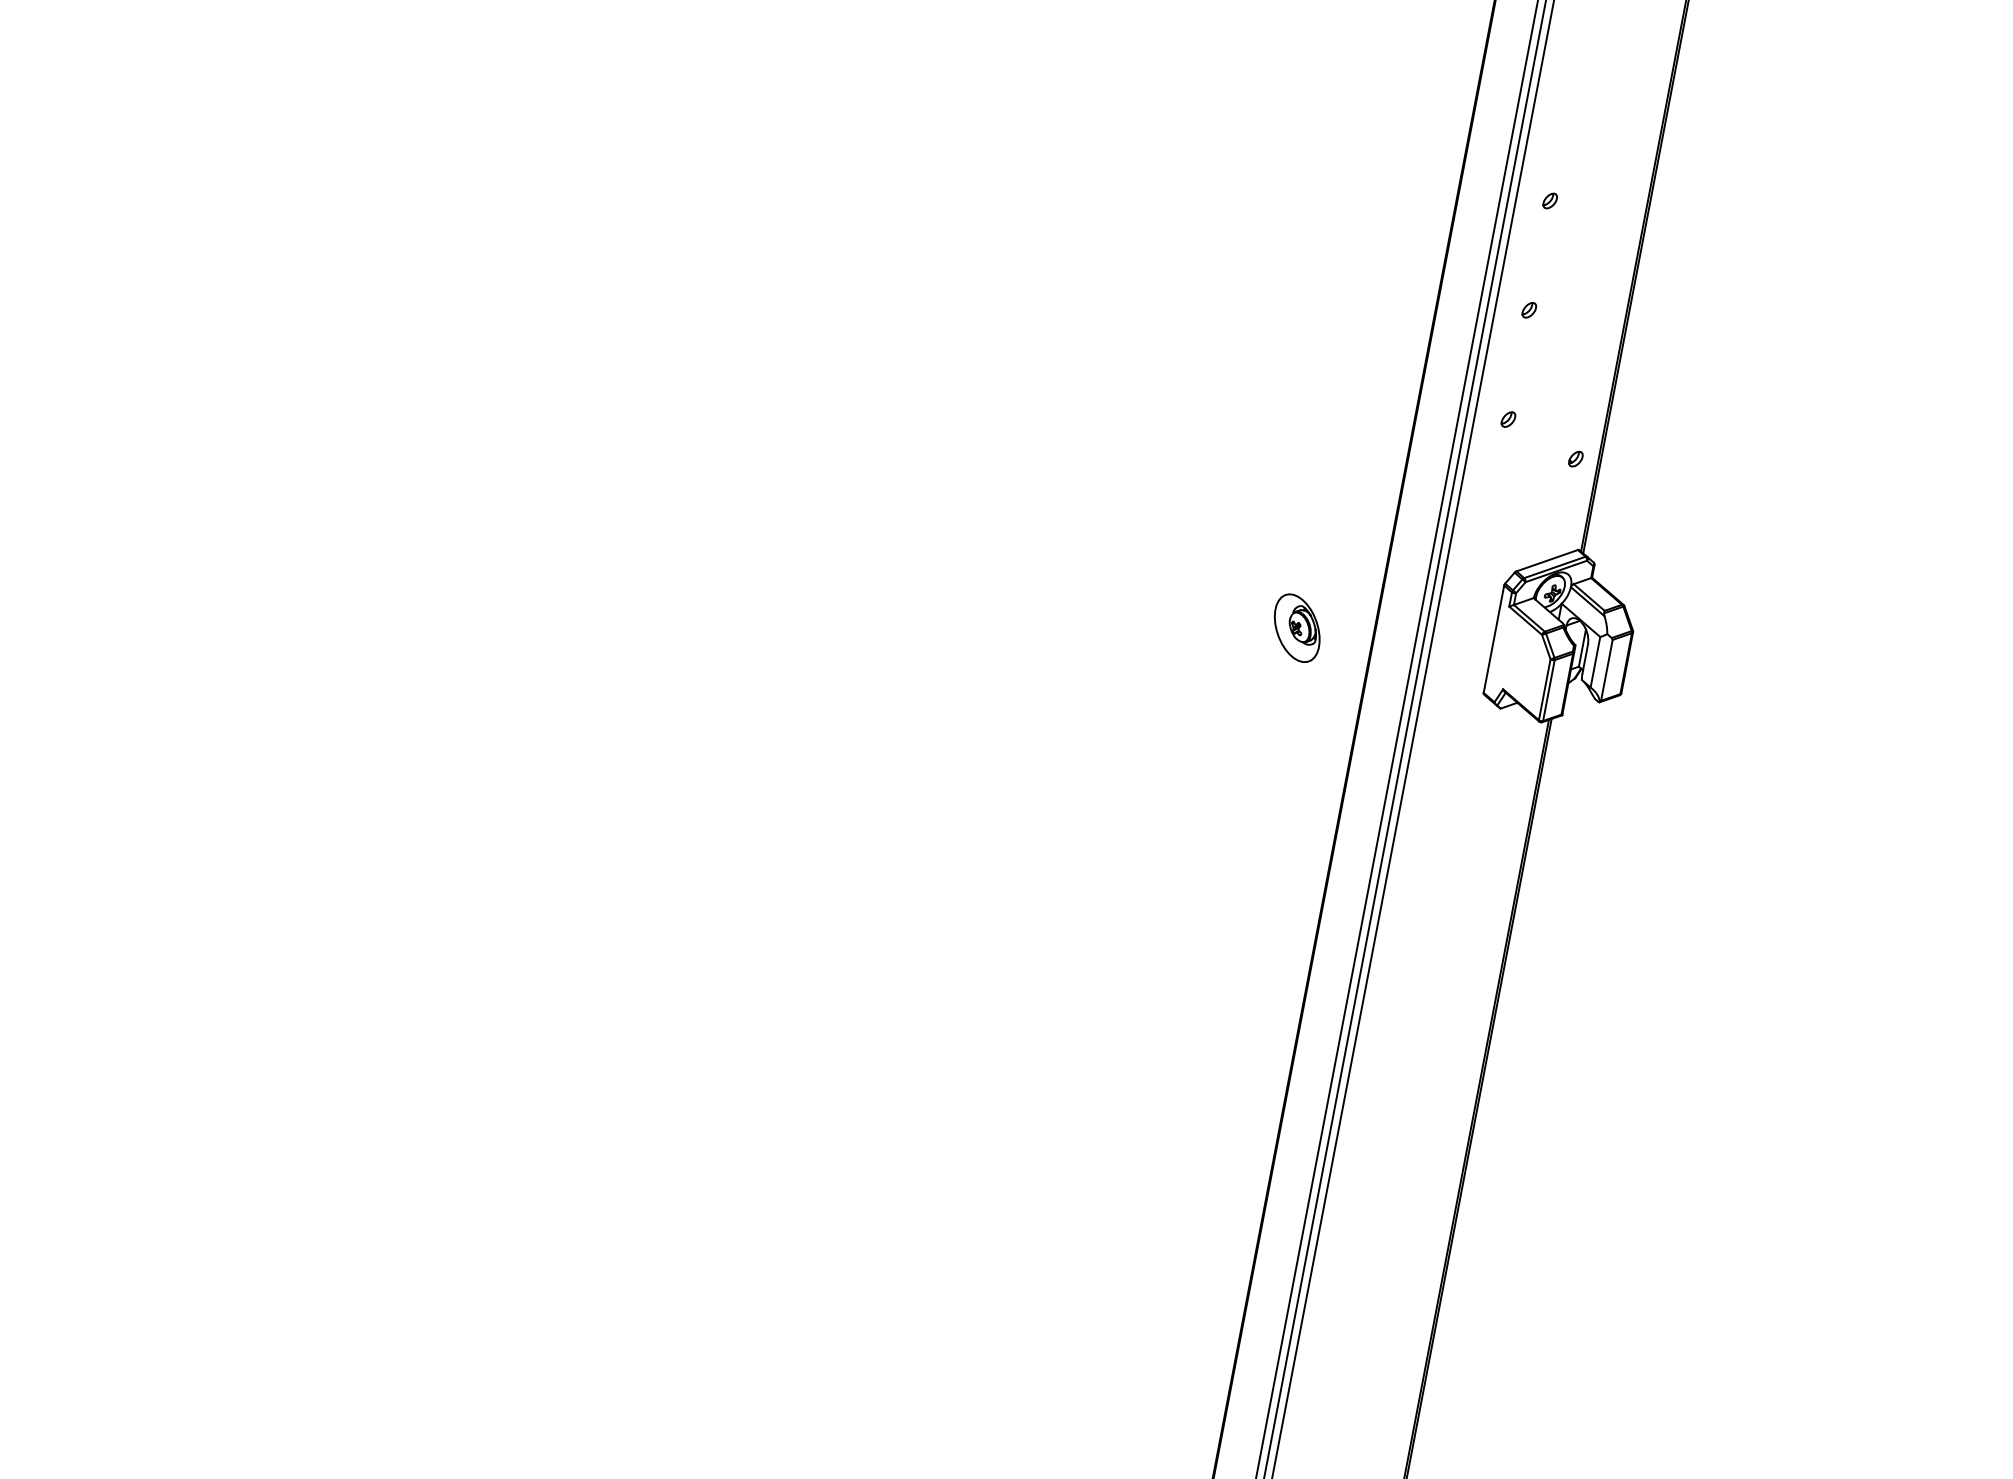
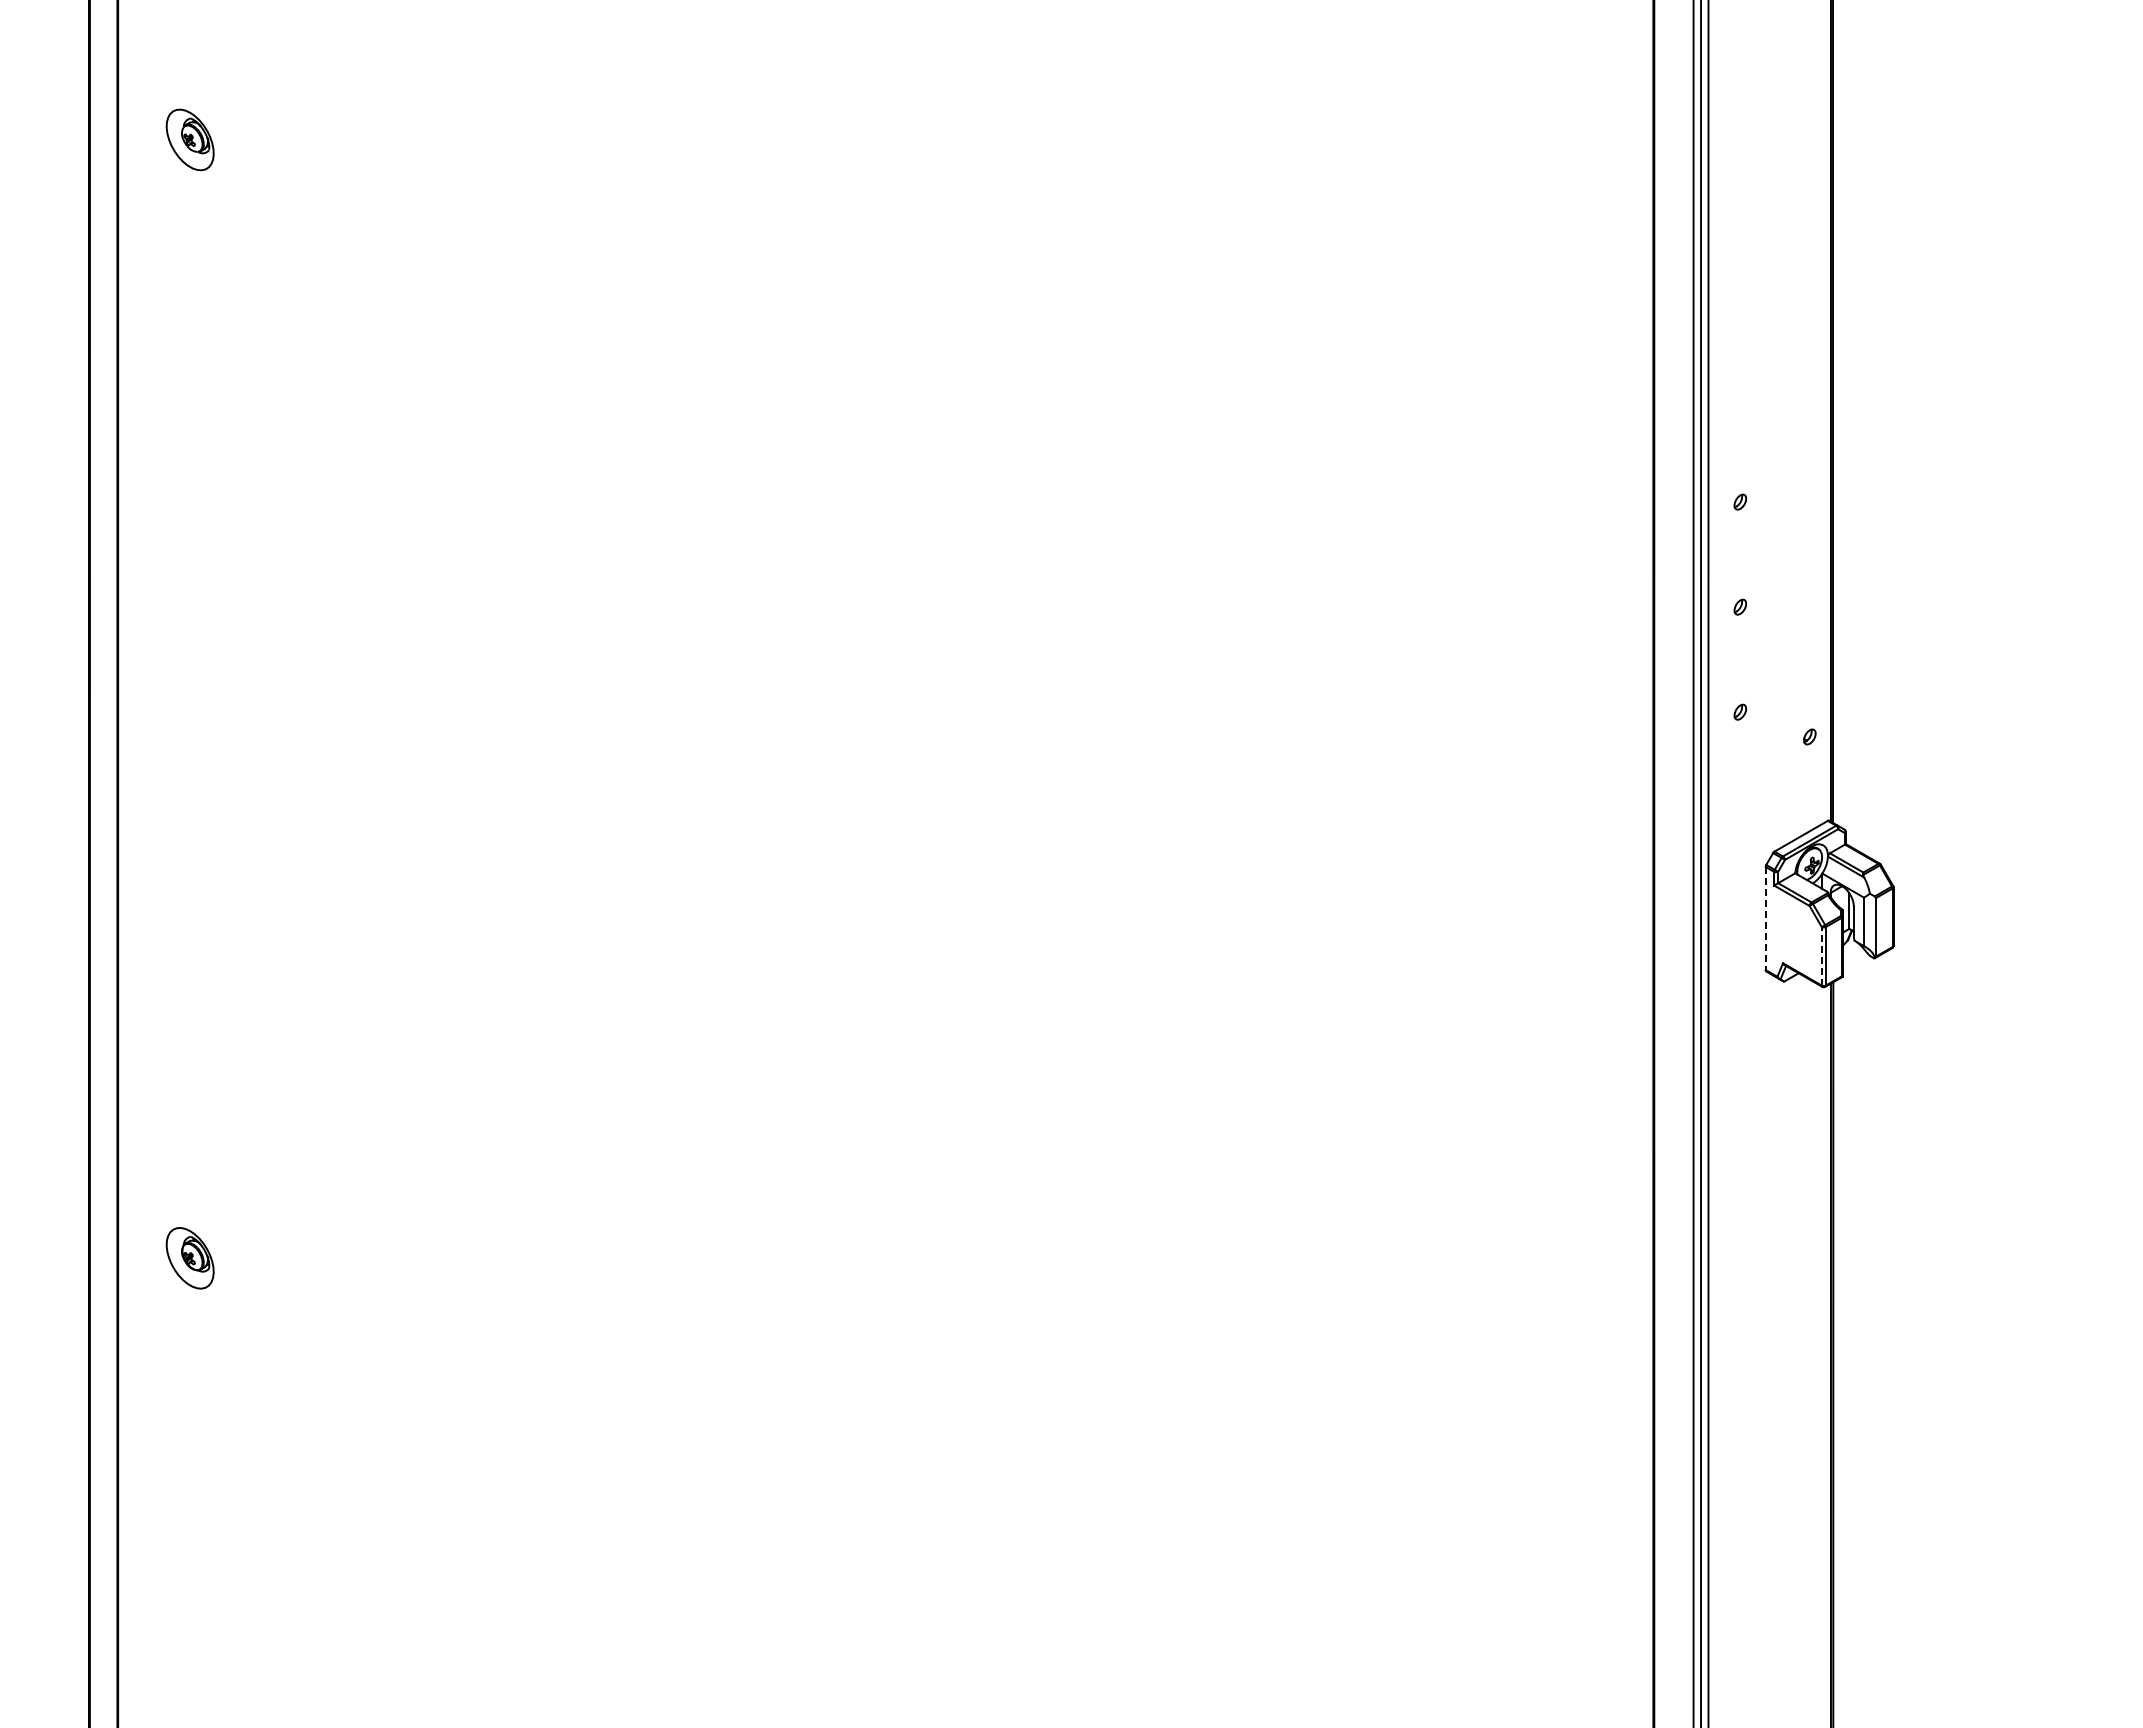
part: (1297, 627) -> (1581, 942), removed
line: (1493, 639) -> (1765, 918), solid -> dashed
line: (1544, 688) -> (1821, 955), solid -> dashed

